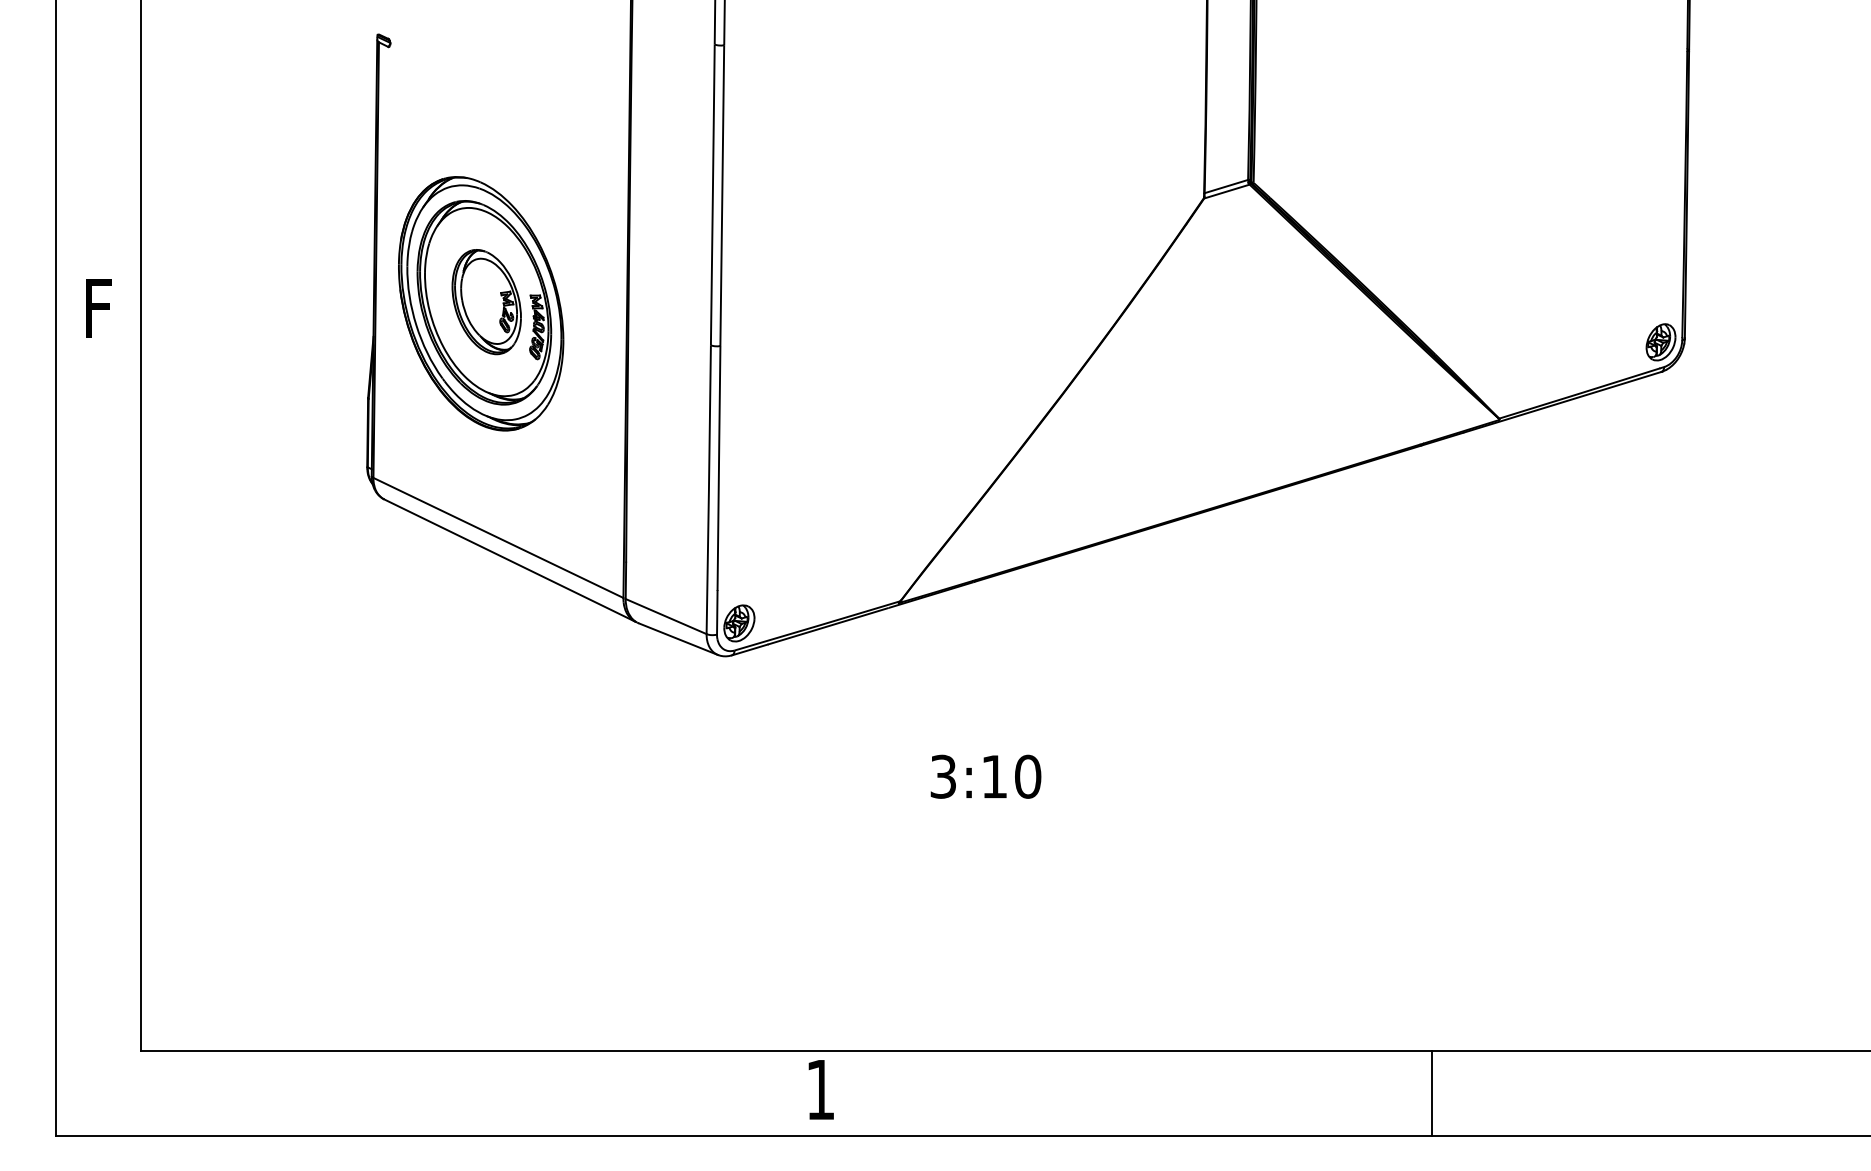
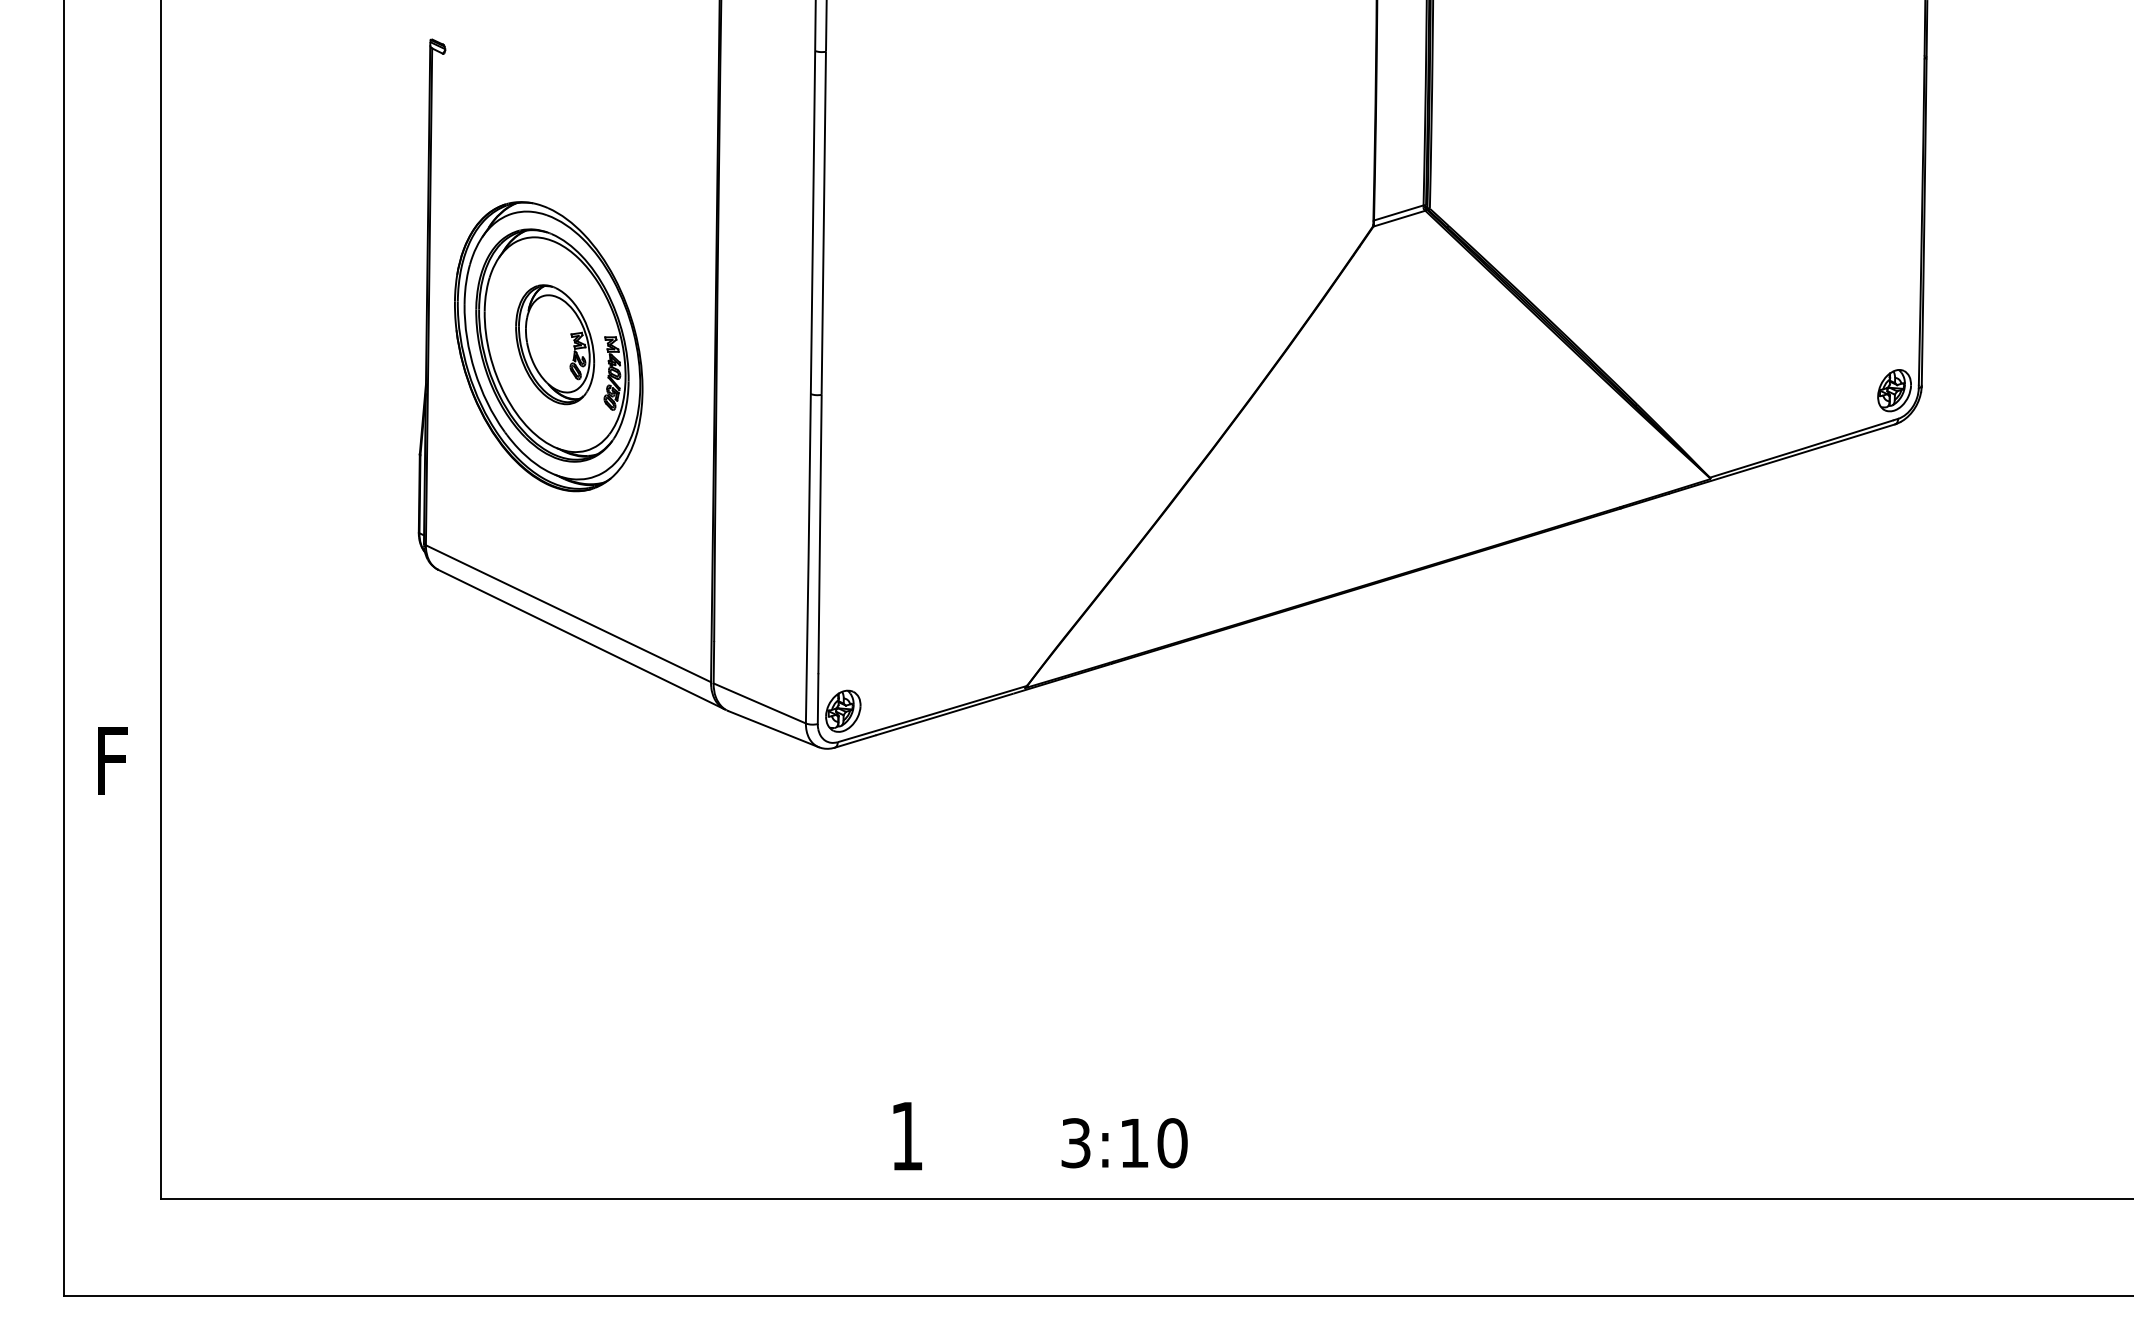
text: (98, 308) -> (112, 760), moved
text: (985, 777) -> (1124, 1143), moved
text: (821, 1090) -> (907, 1136), moved
line: (1431, 1093) -> (1632, 1247), removed

